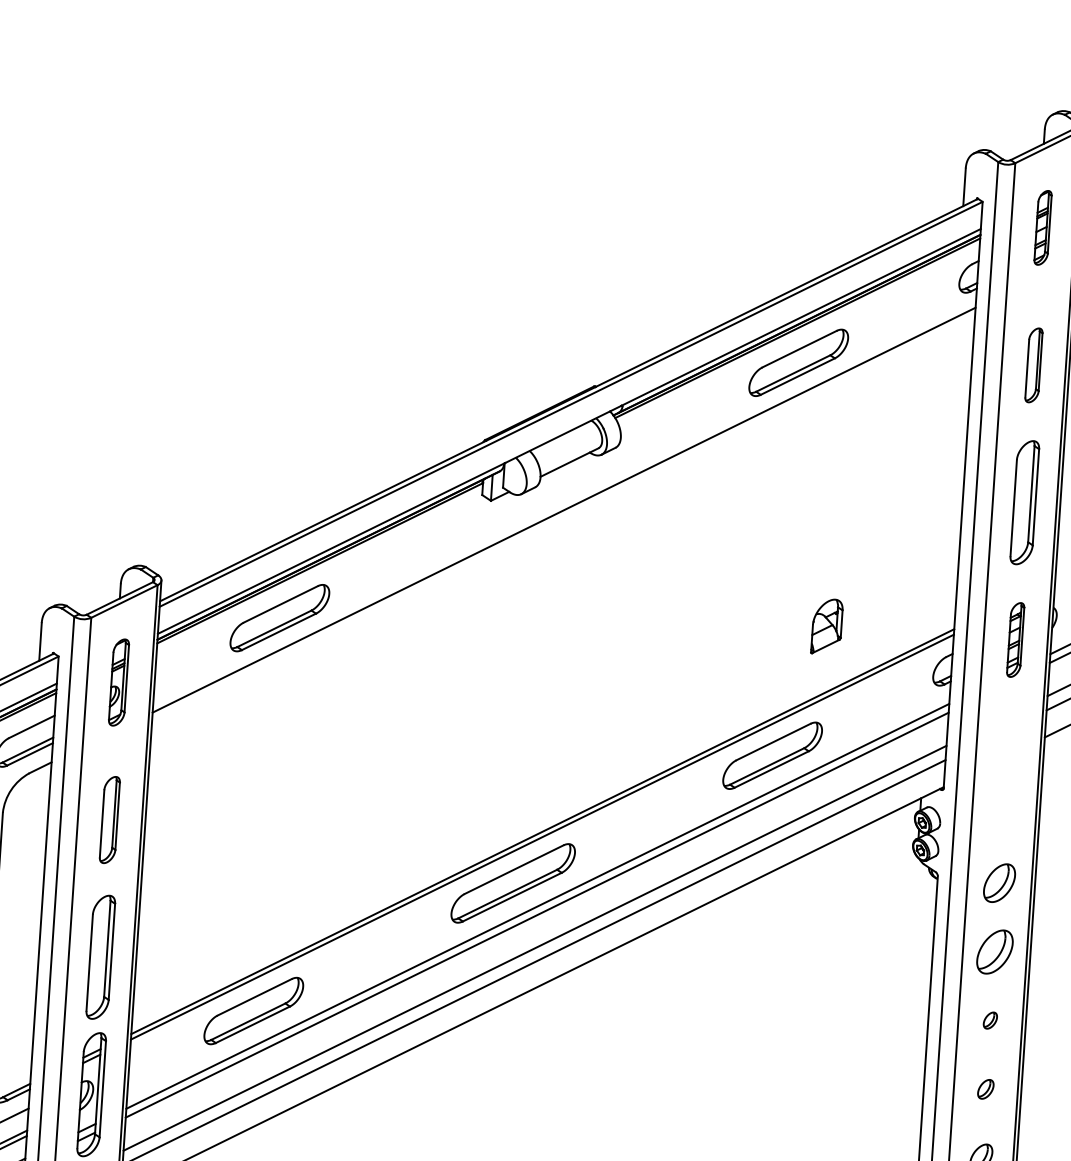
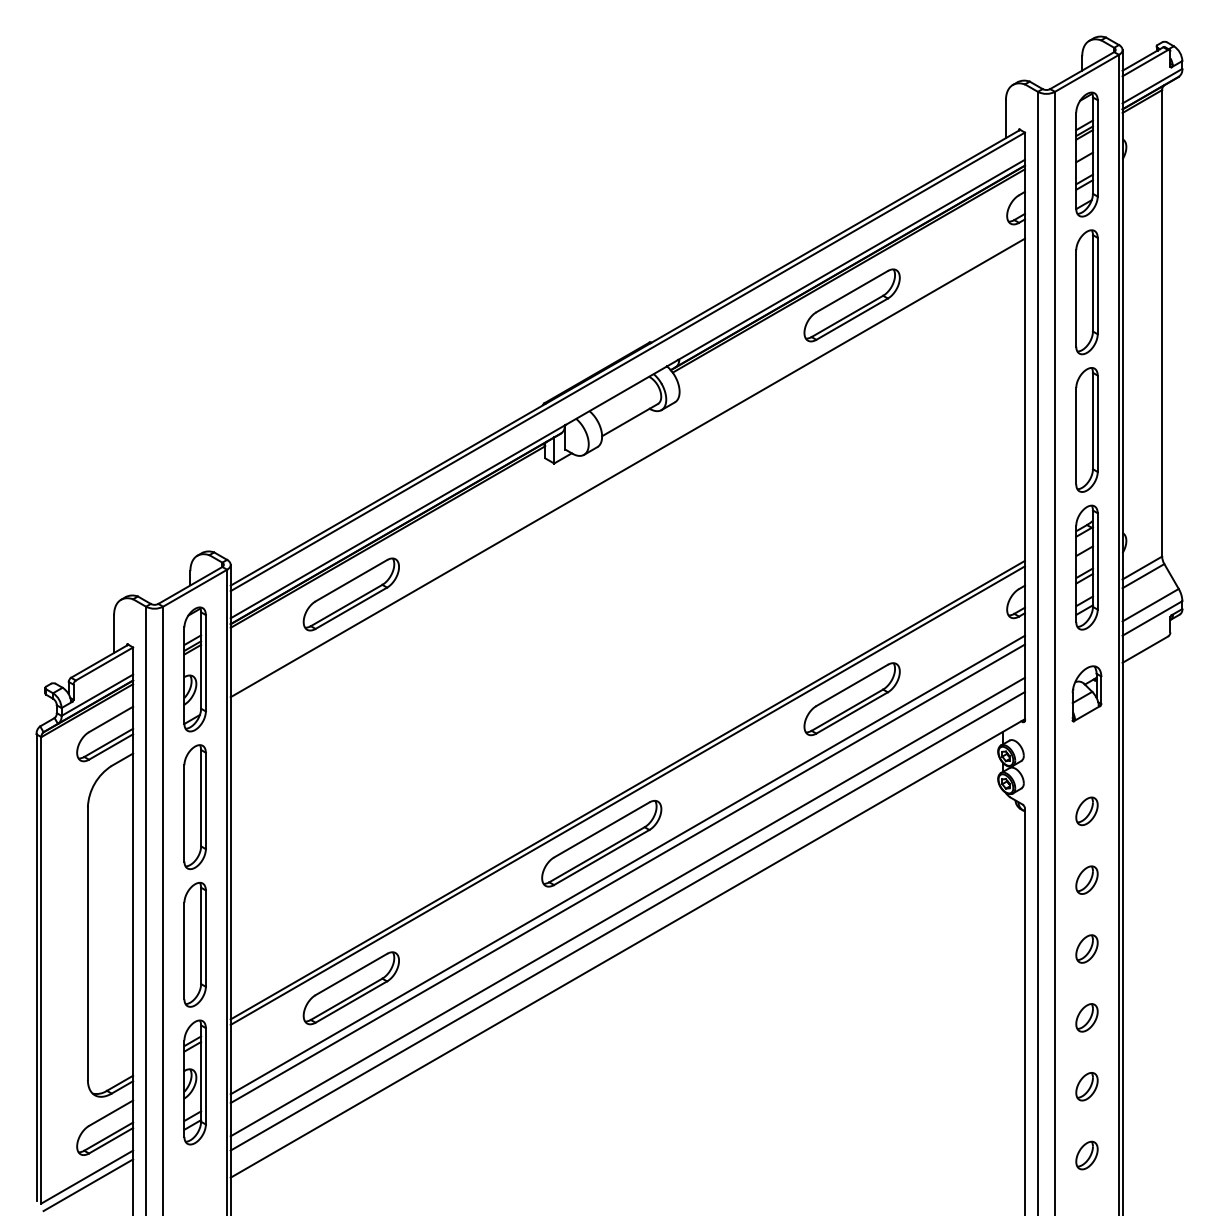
part: (1042, 227) -> (1086, 154), size x1.67
part: (1033, 365) -> (1086, 292), size x1.67
part: (826, 626) -> (1086, 693), moved
part: (1015, 639) -> (1086, 567), size x1.67
part: (118, 682) -> (194, 669), size x1.43
part: (109, 820) -> (194, 807), size x1.43
part: (999, 883) -> (1086, 811), size x0.71
part: (994, 951) -> (1086, 879), size x0.62
part: (989, 1020) -> (1086, 948), size x1.67
part: (985, 1088) -> (1086, 1017), size x1.43

